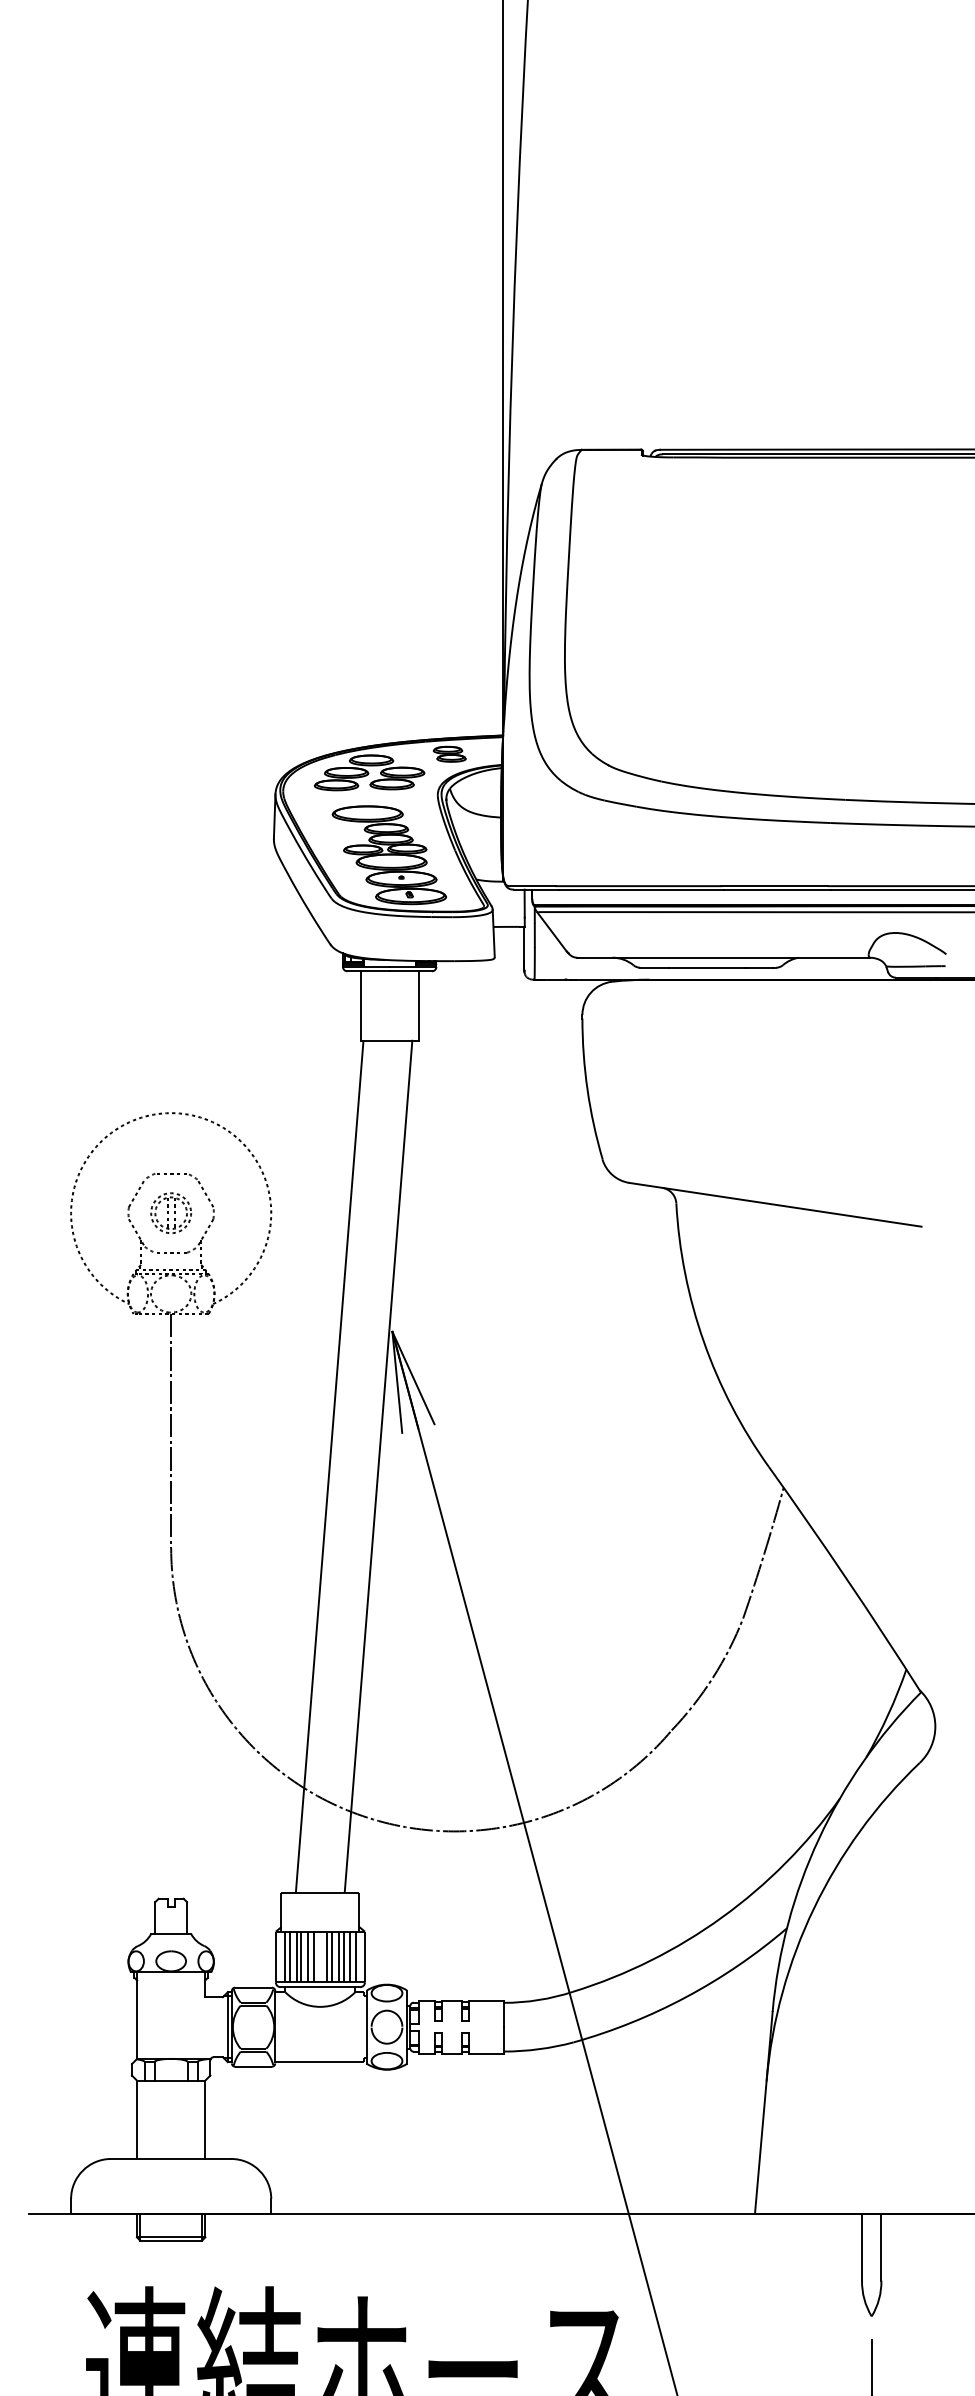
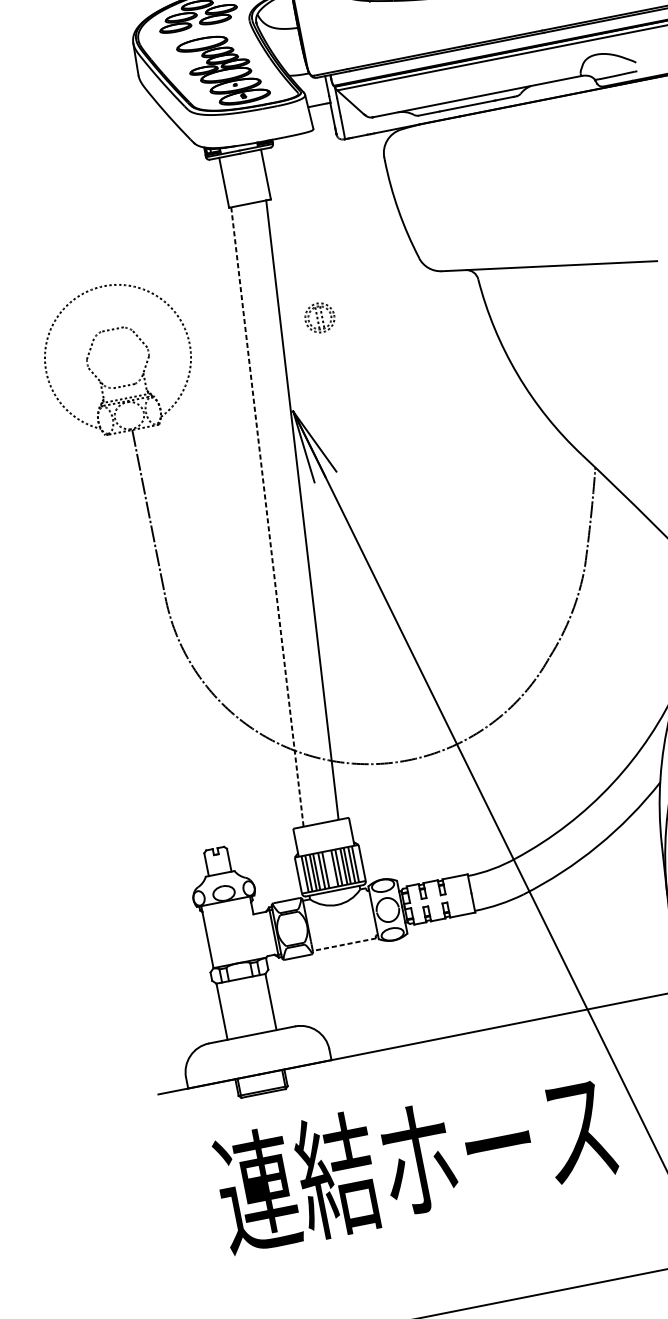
part: (170, 1212) -> (319, 317), moved
line: (329, 1467) -> (267, 517), solid -> dashed
line: (318, 2062) -> (343, 945), solid -> dashed

